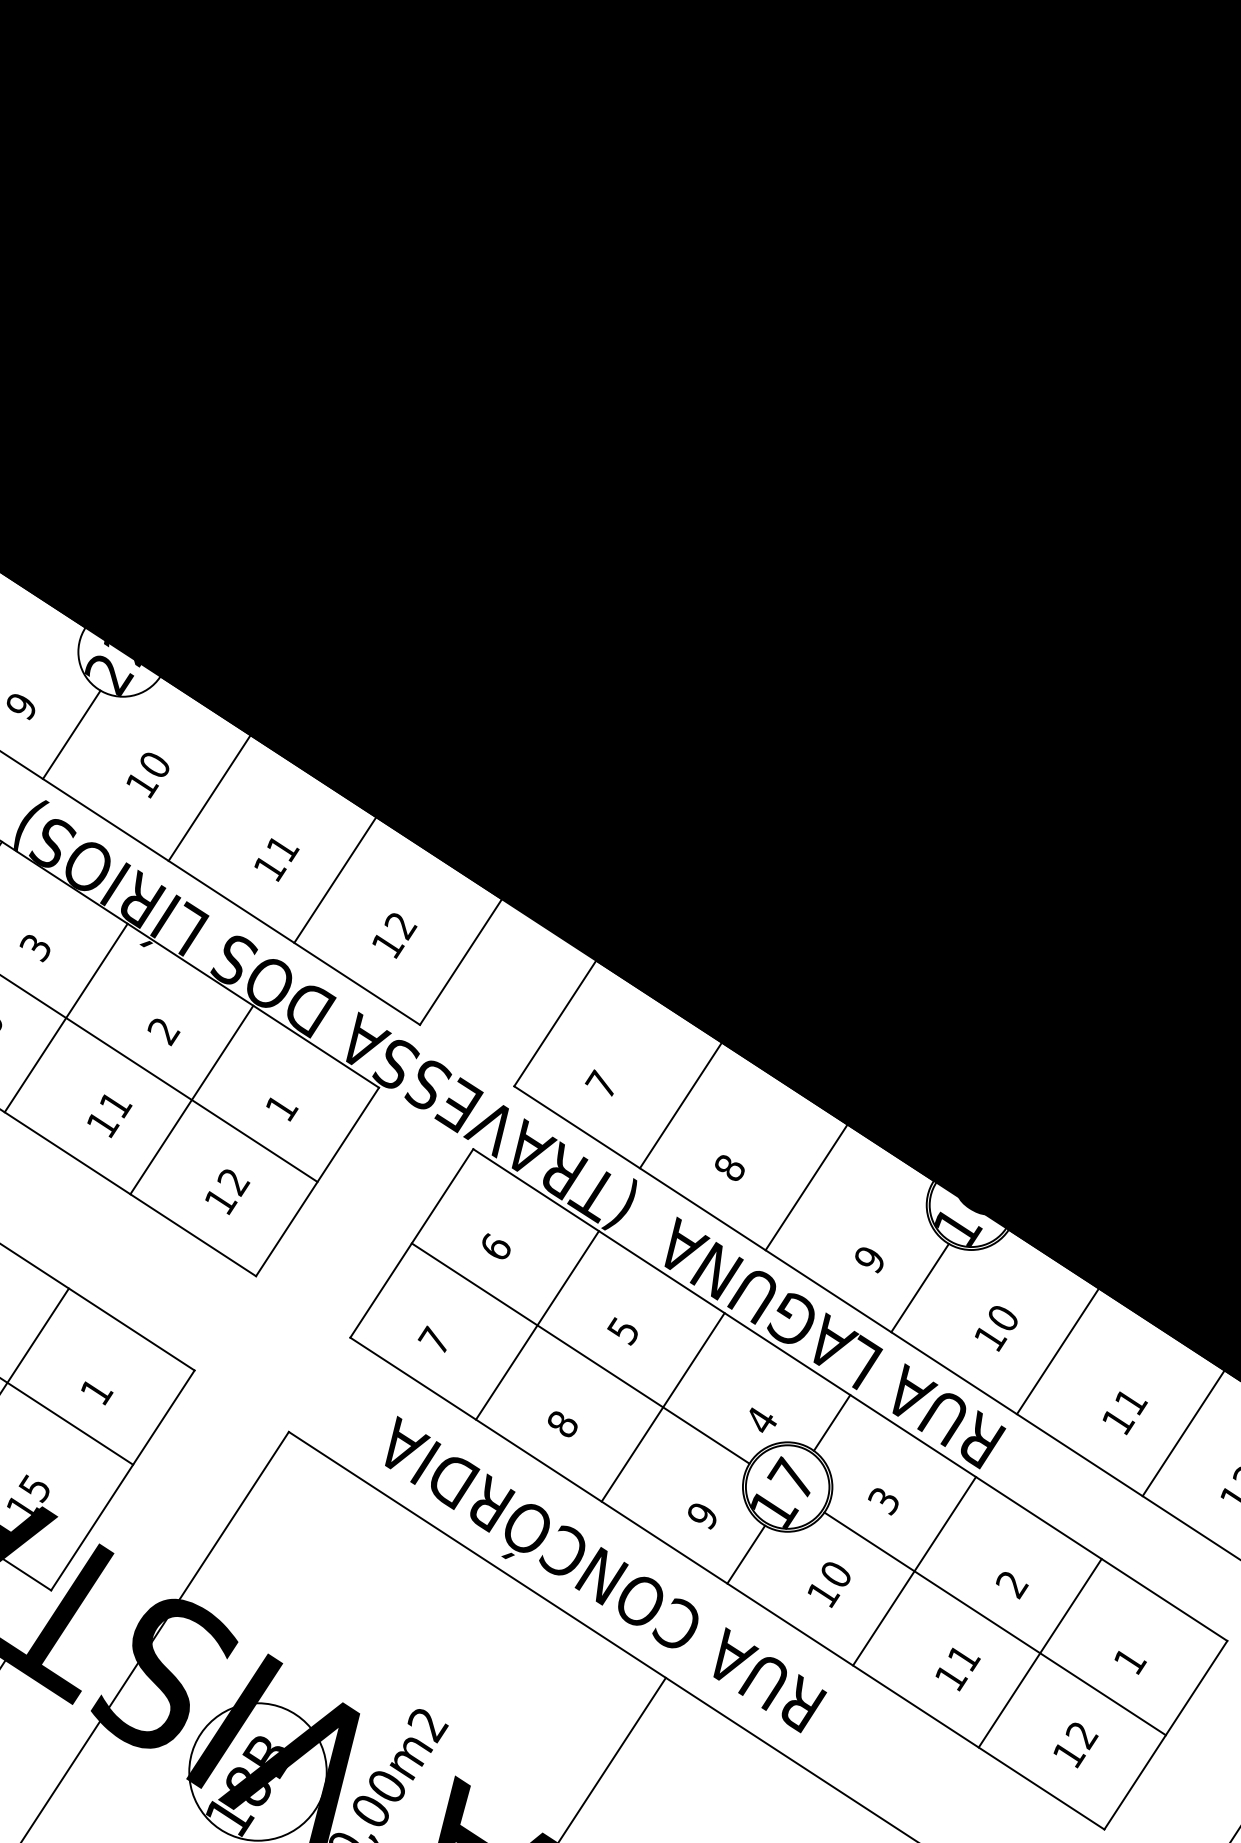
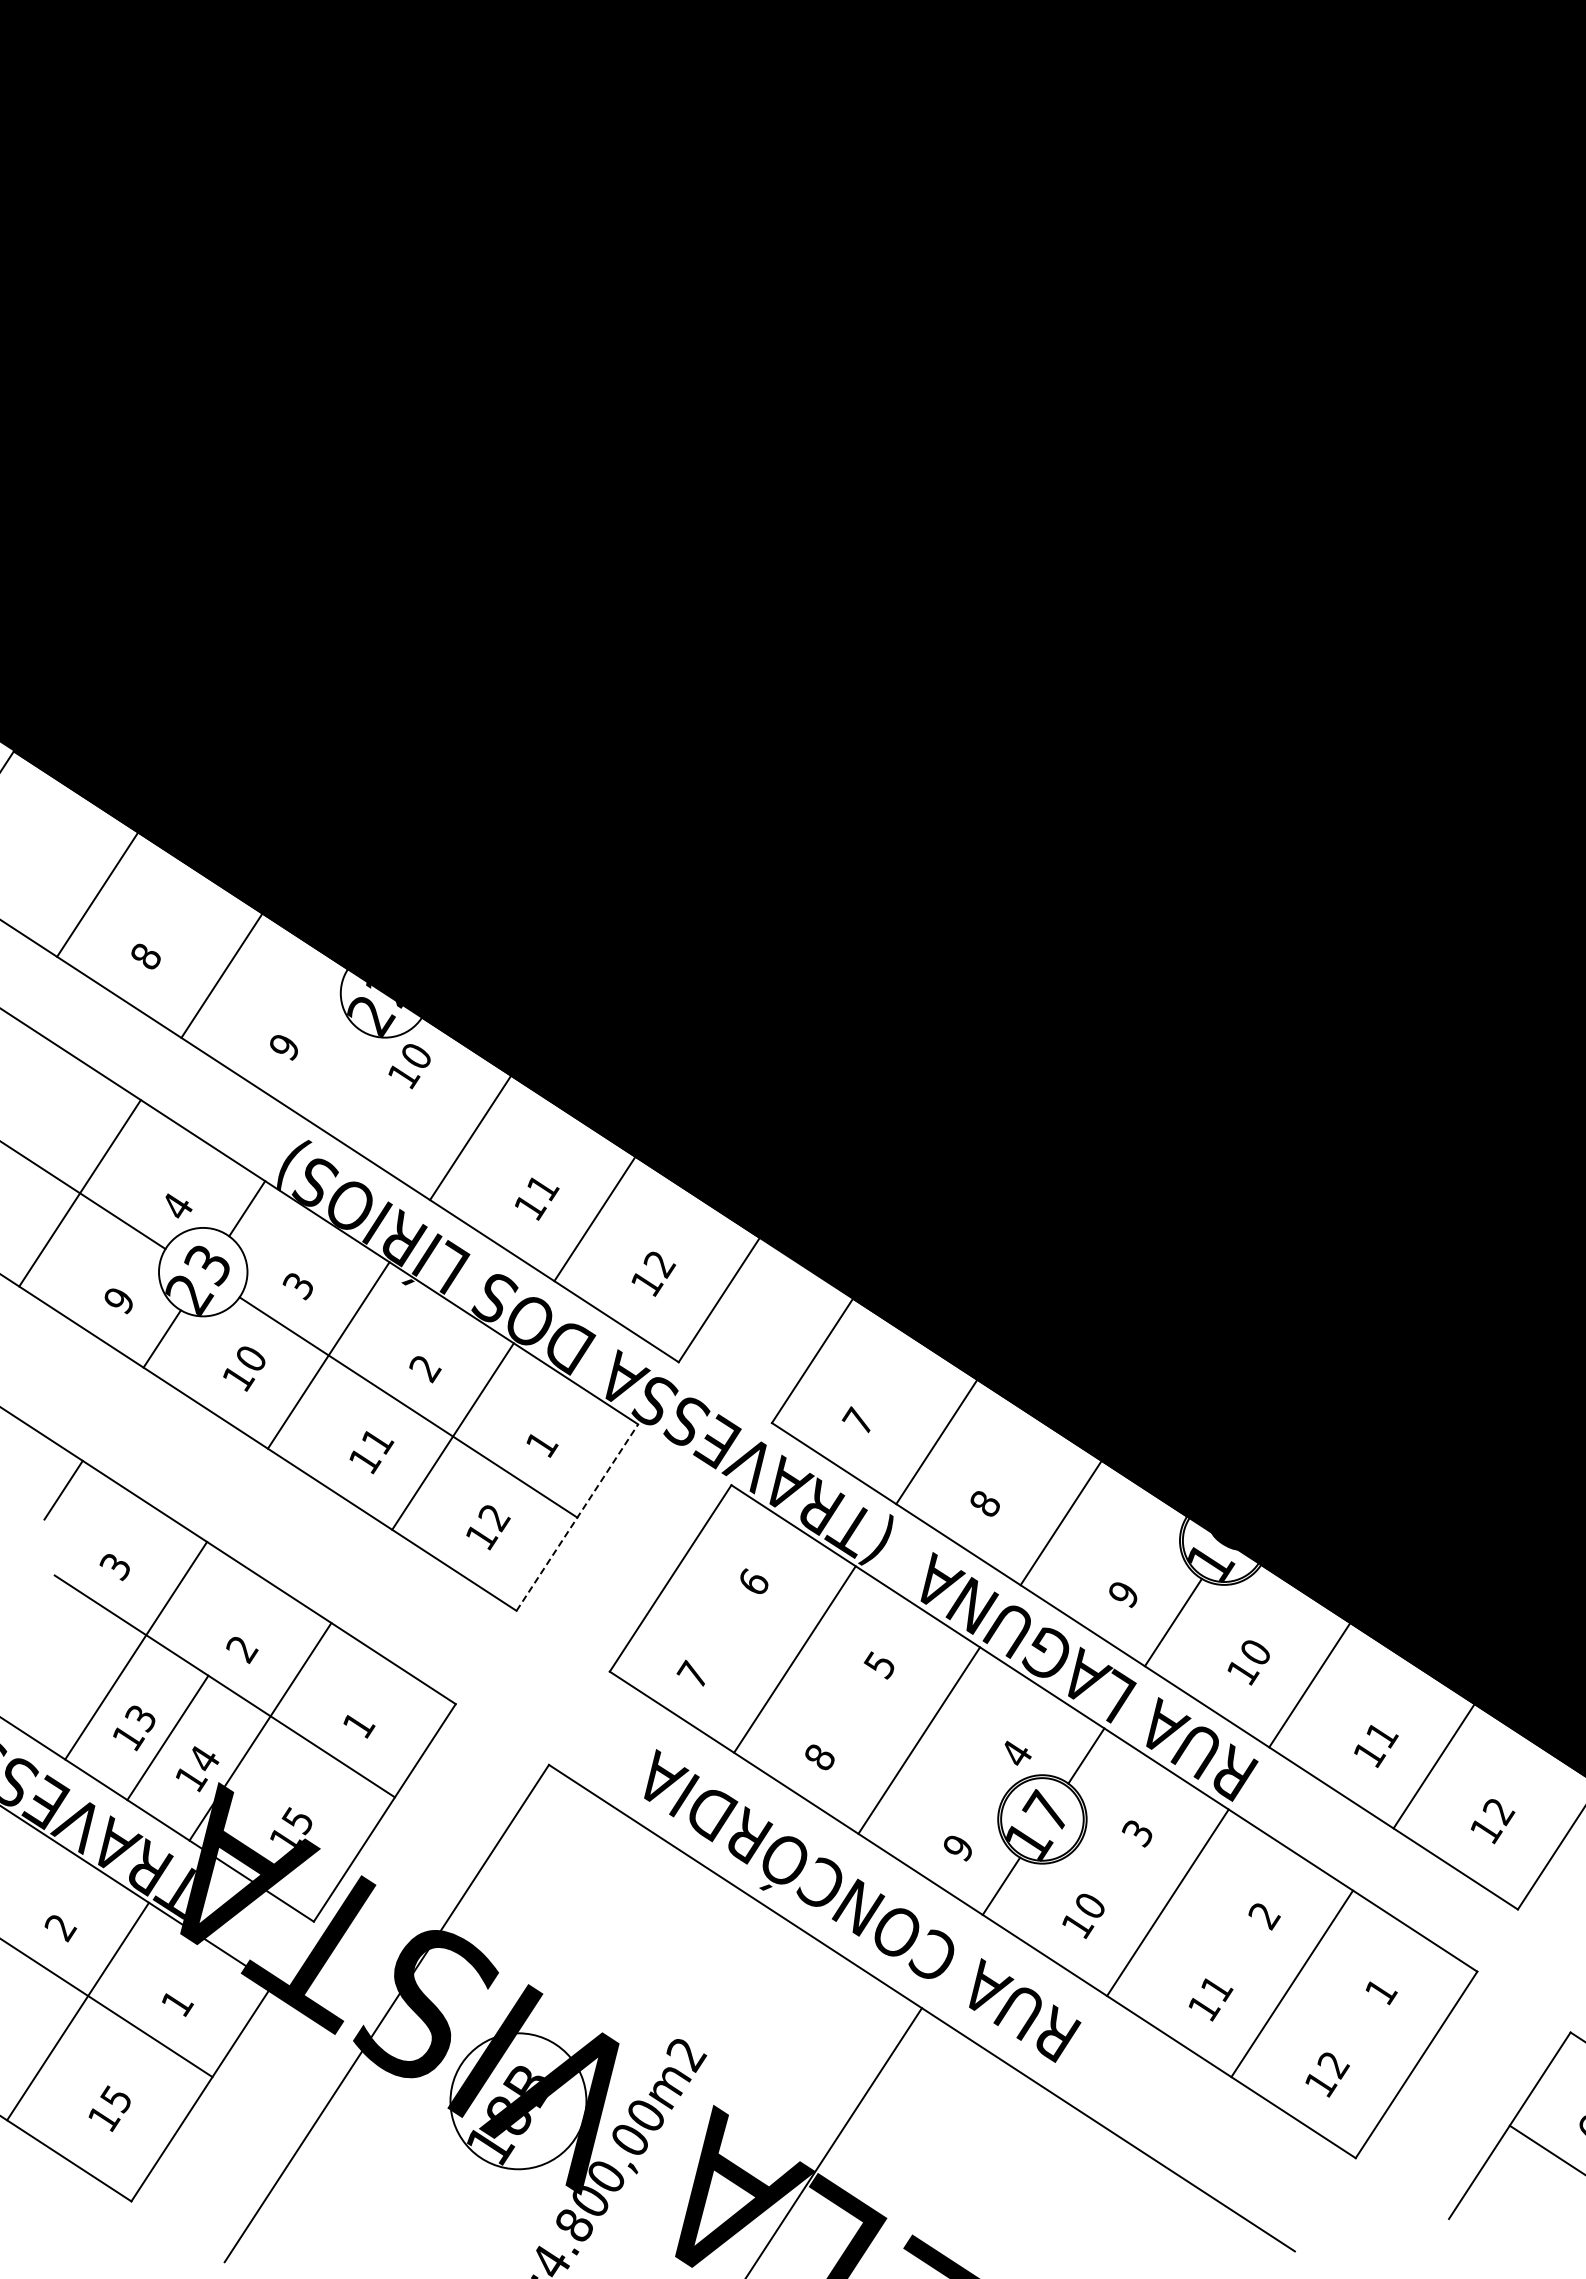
line: (71, 734) -> (333, 1074), removed
text: (147, 775) -> (409, 1066), moved
line: (317, 1181) -> (577, 1517), solid -> dashed
line: (580, 1353) -> (837, 1687), removed
line: (994, 1623) -> (1247, 1954), removed

